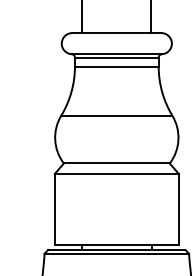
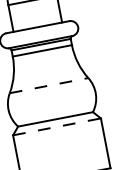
line: (116, 115) -> (48, 85), solid -> dashed
line: (117, 174) -> (57, 127), solid -> dashed

